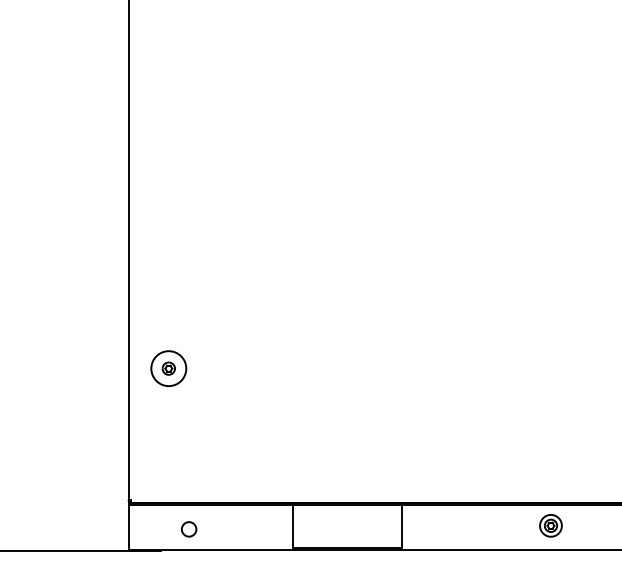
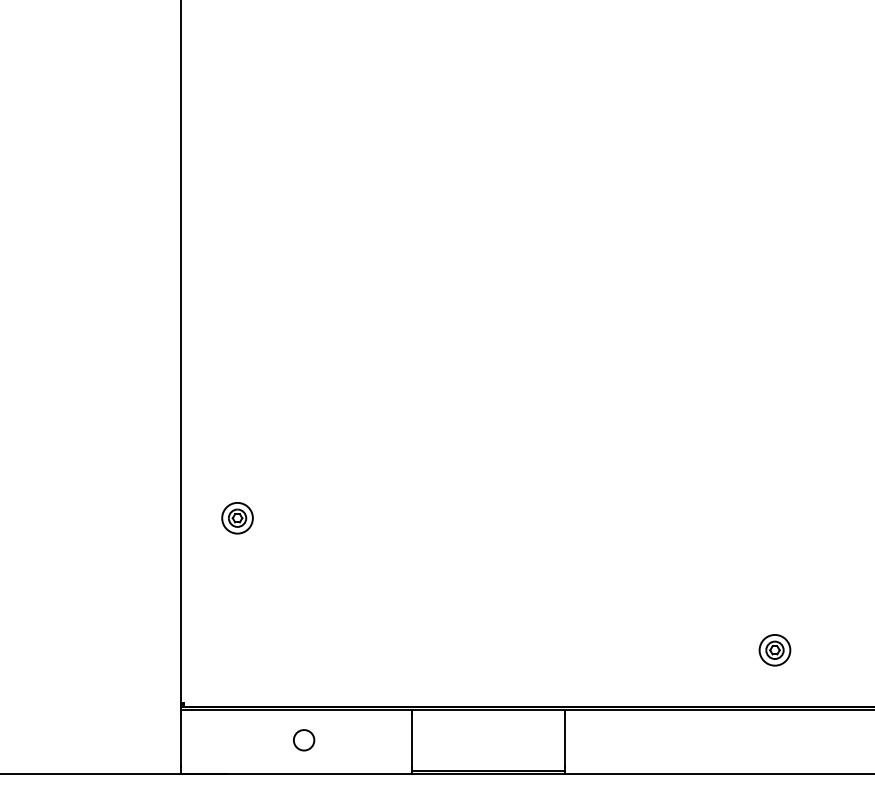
circle: (168, 368) -> (237, 517), size x0.62
part: (550, 525) -> (774, 650), moved
circle: (189, 529) -> (304, 740), moved

